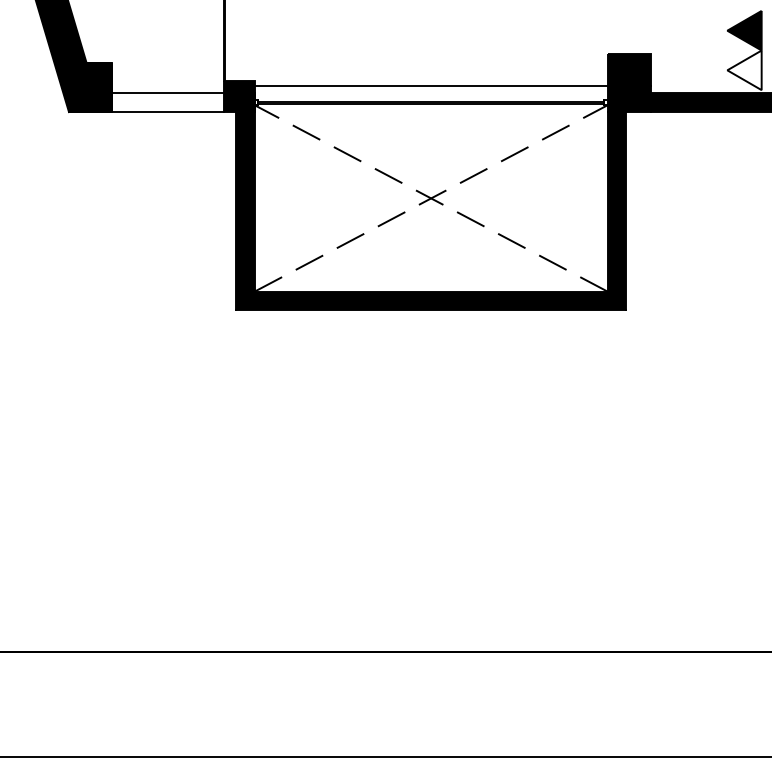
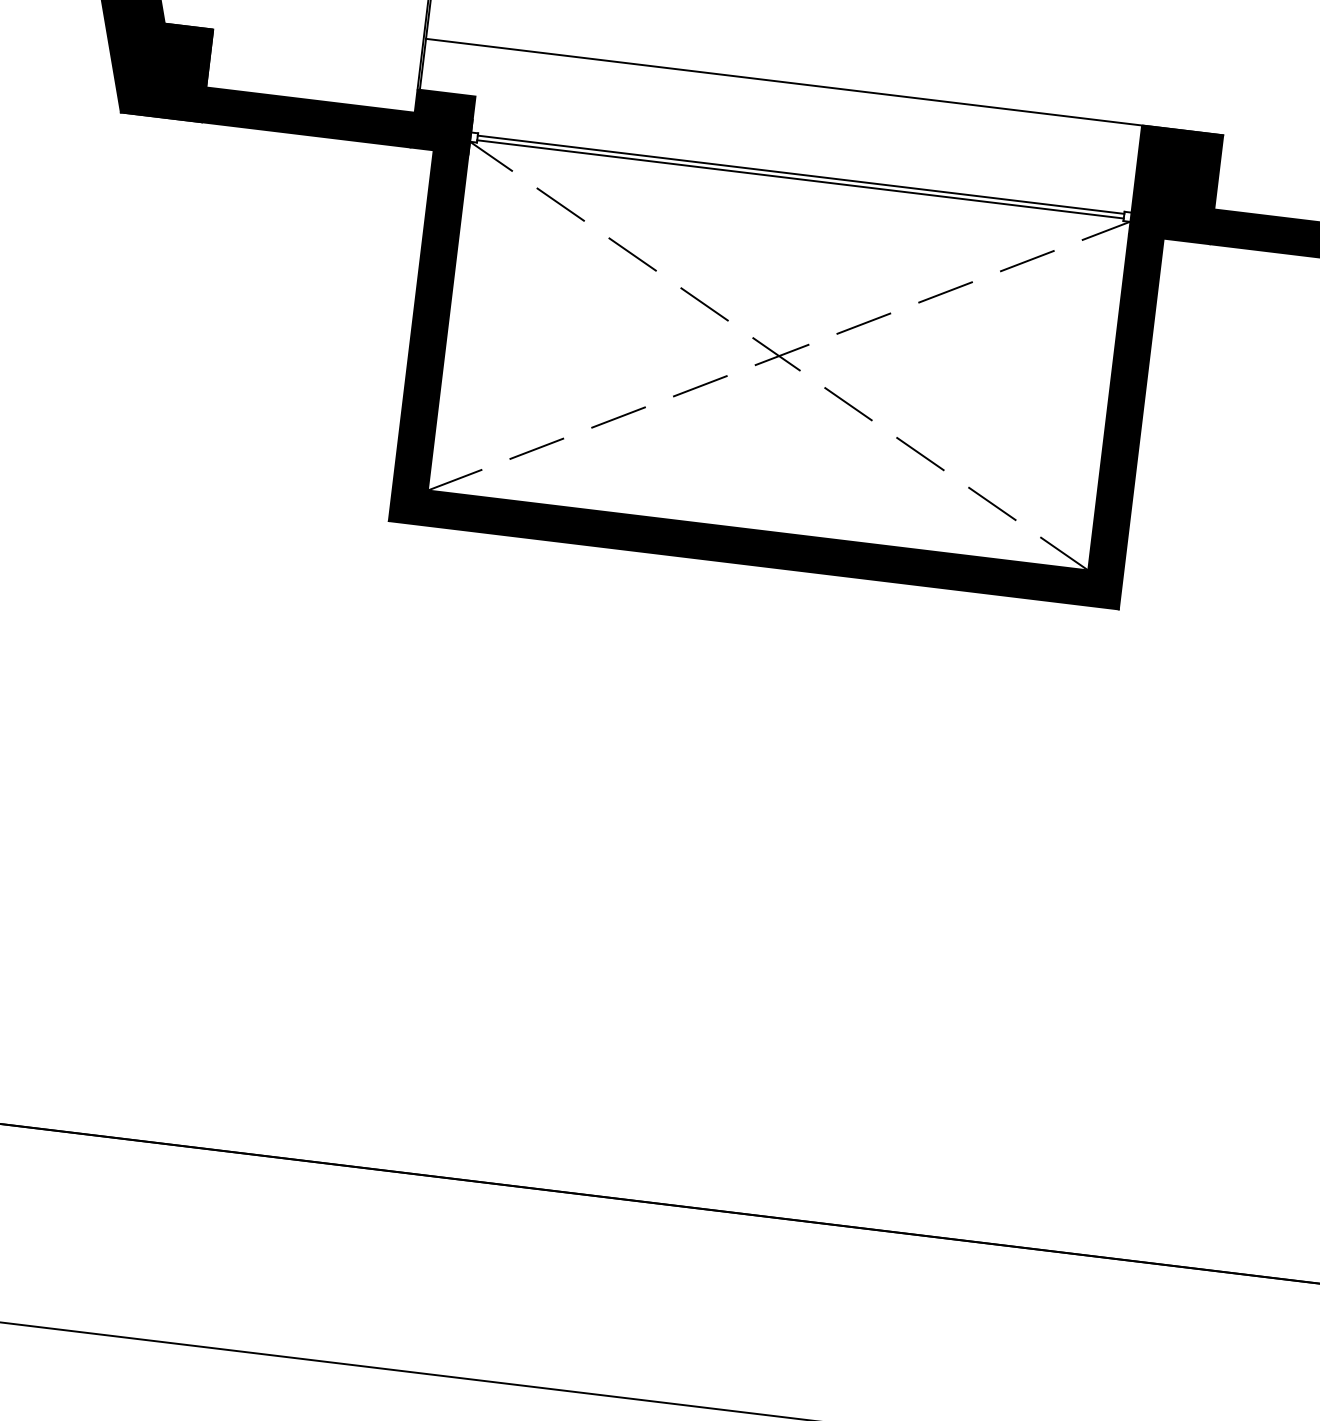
line: (437, 85) -> (823, 86), moved
fill: (167, 102) -> (307, 116), added

